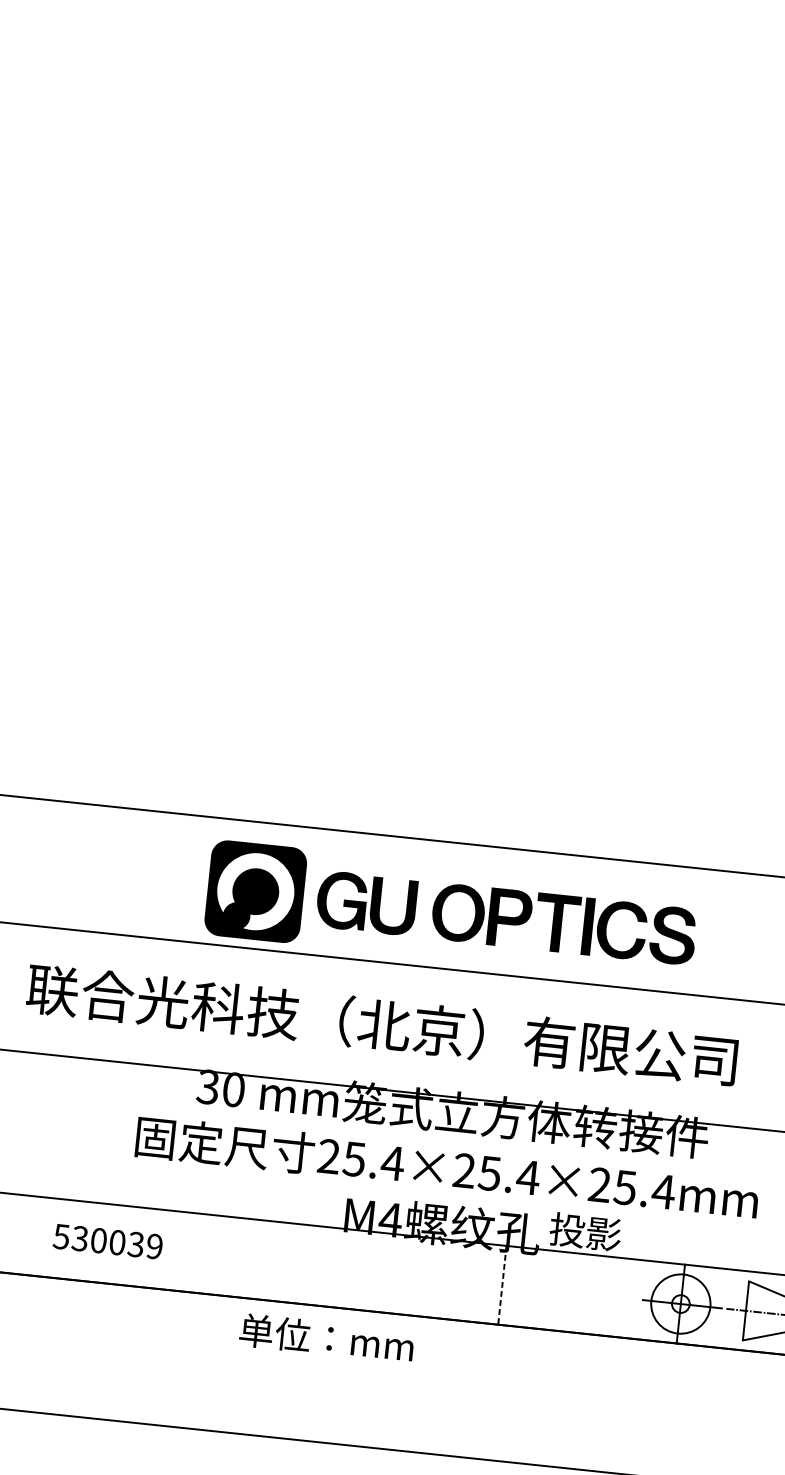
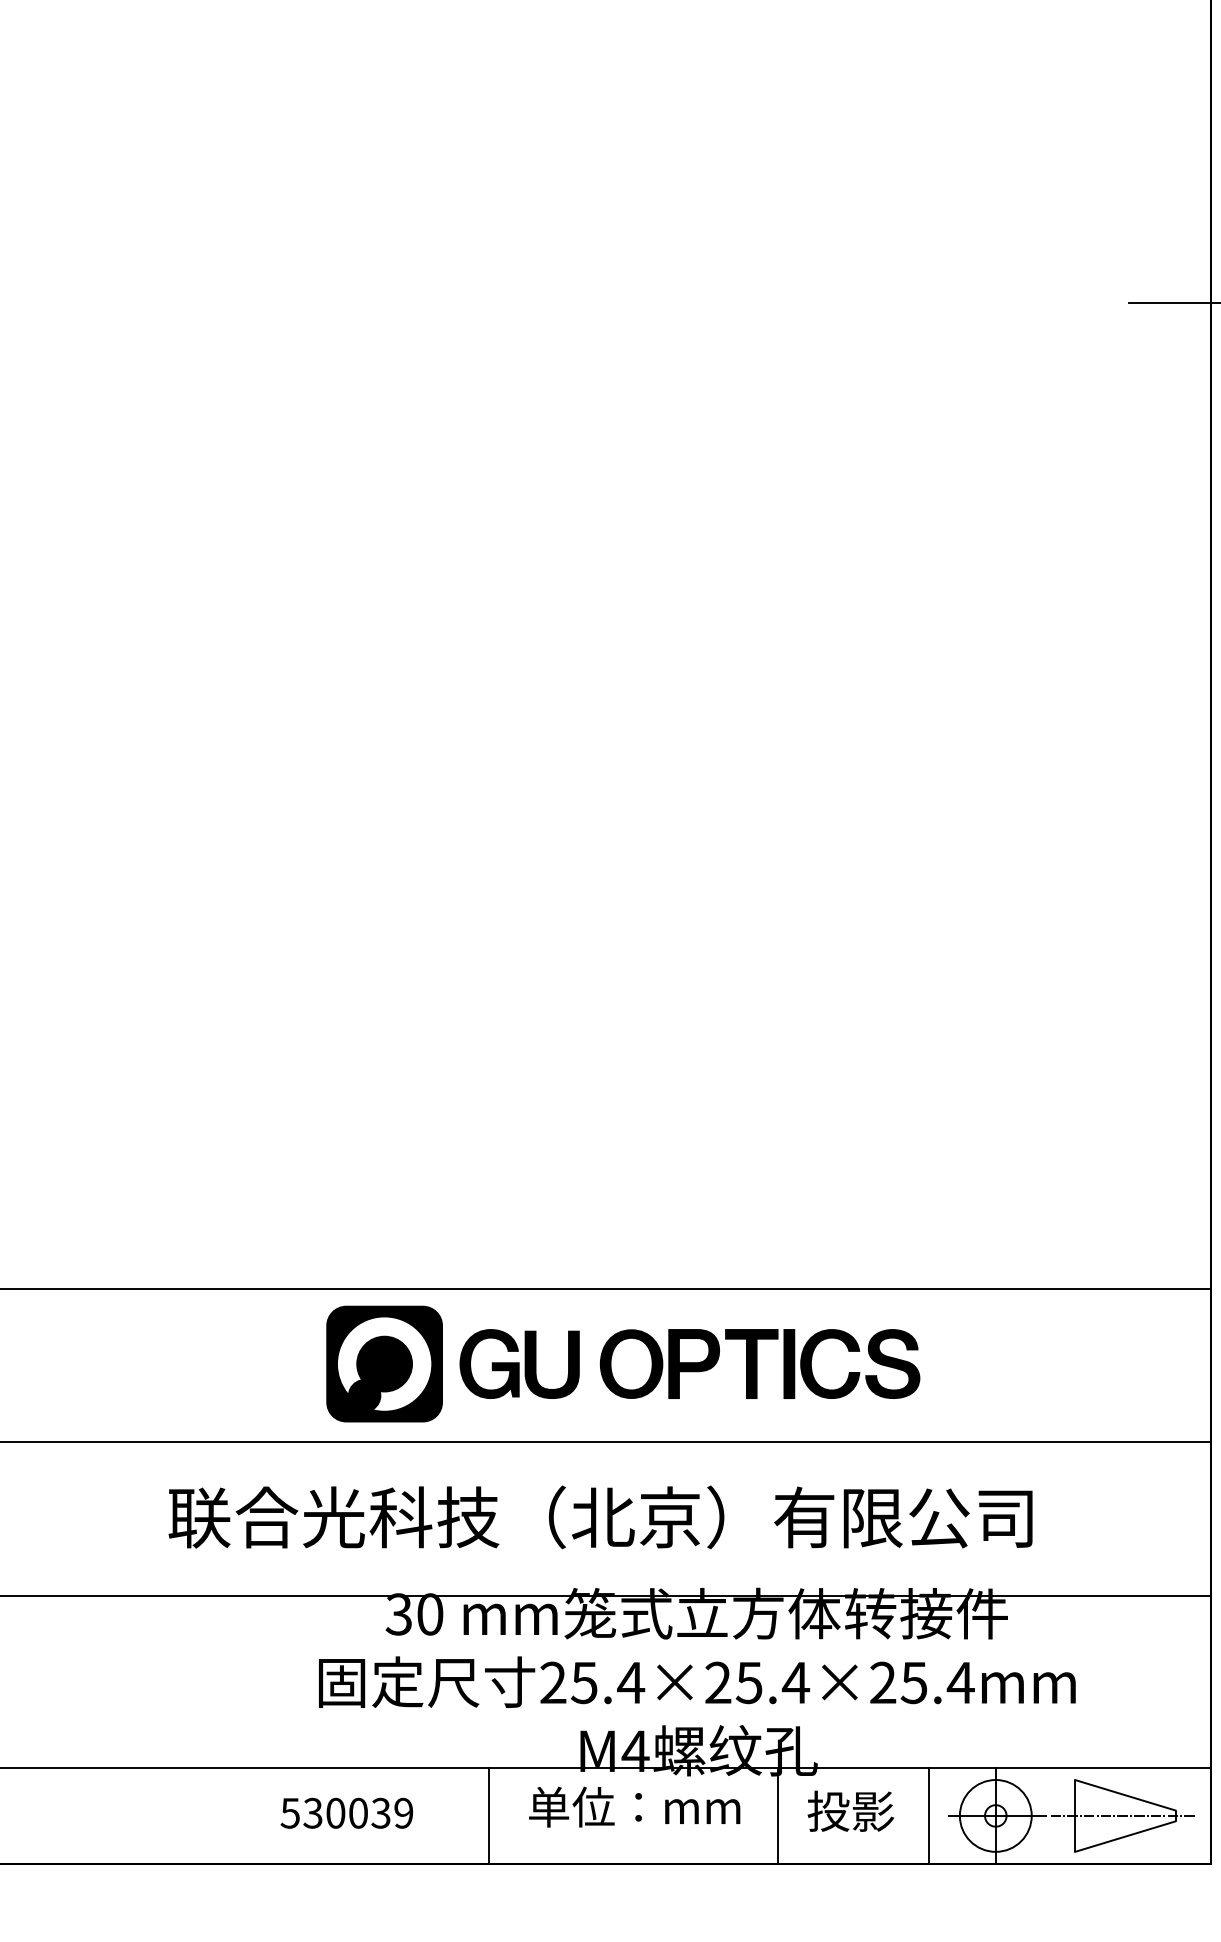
part: (452, 911) -> (623, 1363), moved
text: (585, 1231) -> (850, 1810), moved
text: (107, 1240) -> (346, 1812), moved
line: (264, 1259) -> (488, 1815), added
line: (502, 1284) -> (778, 1815), dashed -> solid
line: (625, 1297) -> (928, 1815), added
text: (326, 1337) -> (634, 1806), moved

